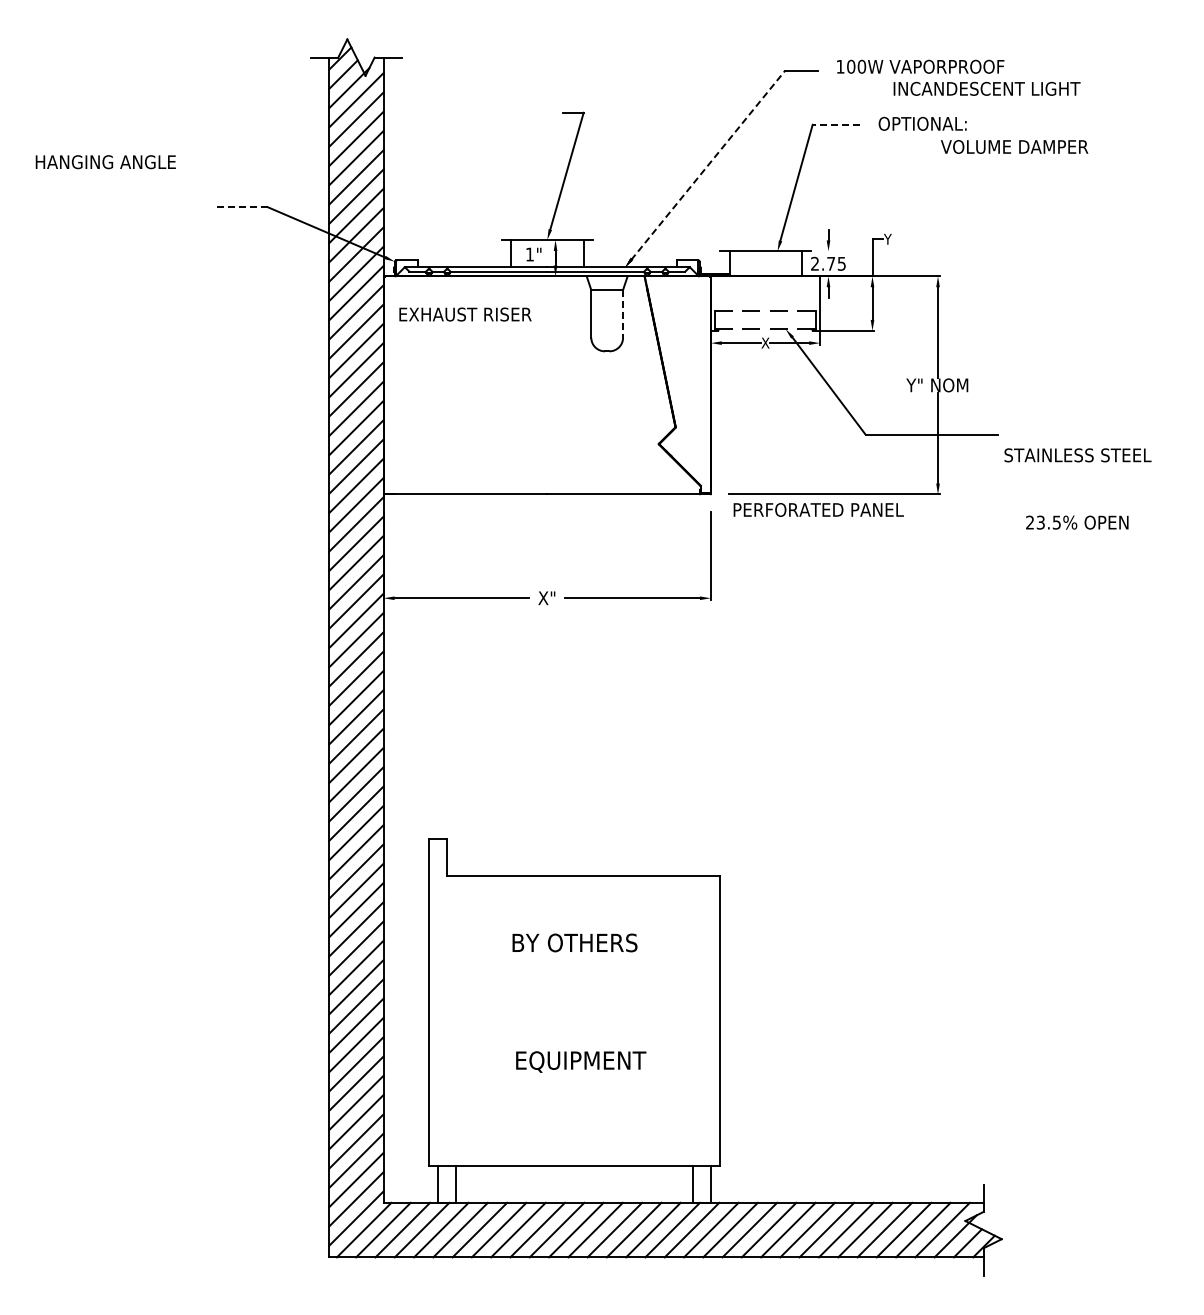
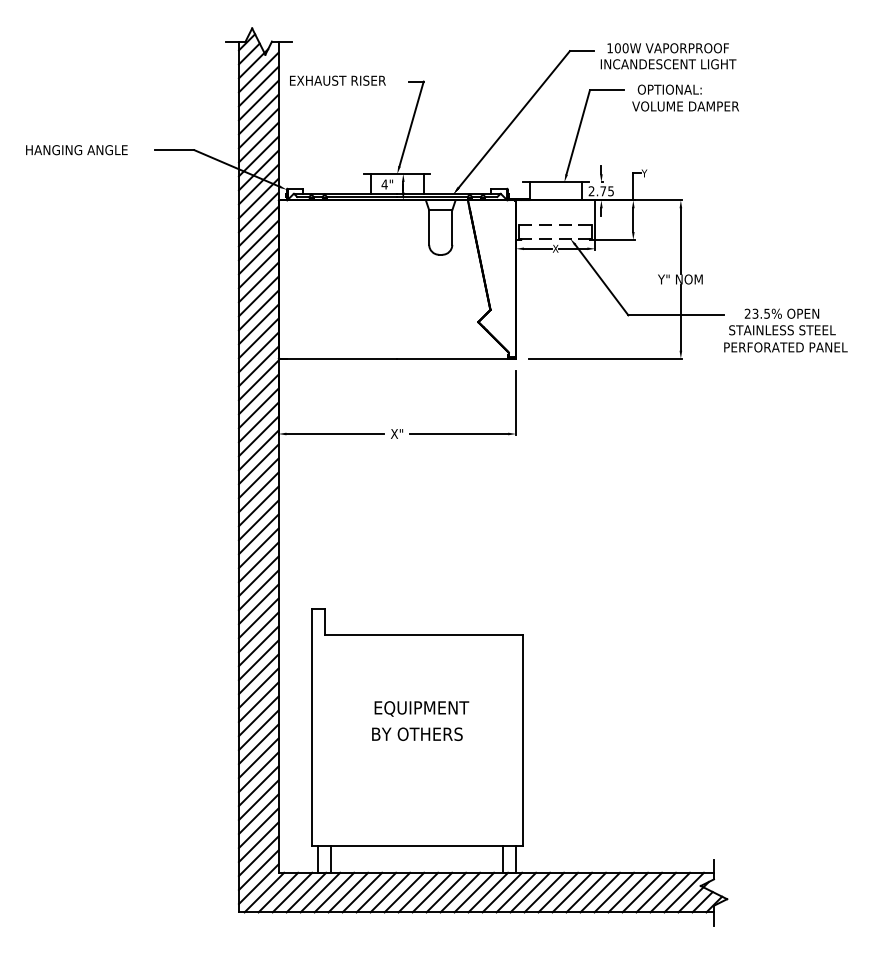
text: (986, 88) -> (668, 64), moved
line: (836, 124) -> (607, 90), dashed -> solid
text: (1014, 146) -> (685, 106), moved
text: (105, 162) -> (76, 150), moved
line: (708, 165) -> (514, 119), dashed -> solid
line: (239, 207) -> (173, 150), dashed -> solid
text: (529, 254) -> (384, 184), 1" -> 4"
line: (623, 313) -> (452, 227), dashed -> solid
text: (465, 314) -> (337, 80), moved
text: (818, 509) -> (785, 347), moved
text: (1077, 522) -> (782, 313), moved
text: (574, 942) -> (417, 733), moved
text: (581, 1061) -> (422, 708), moved

